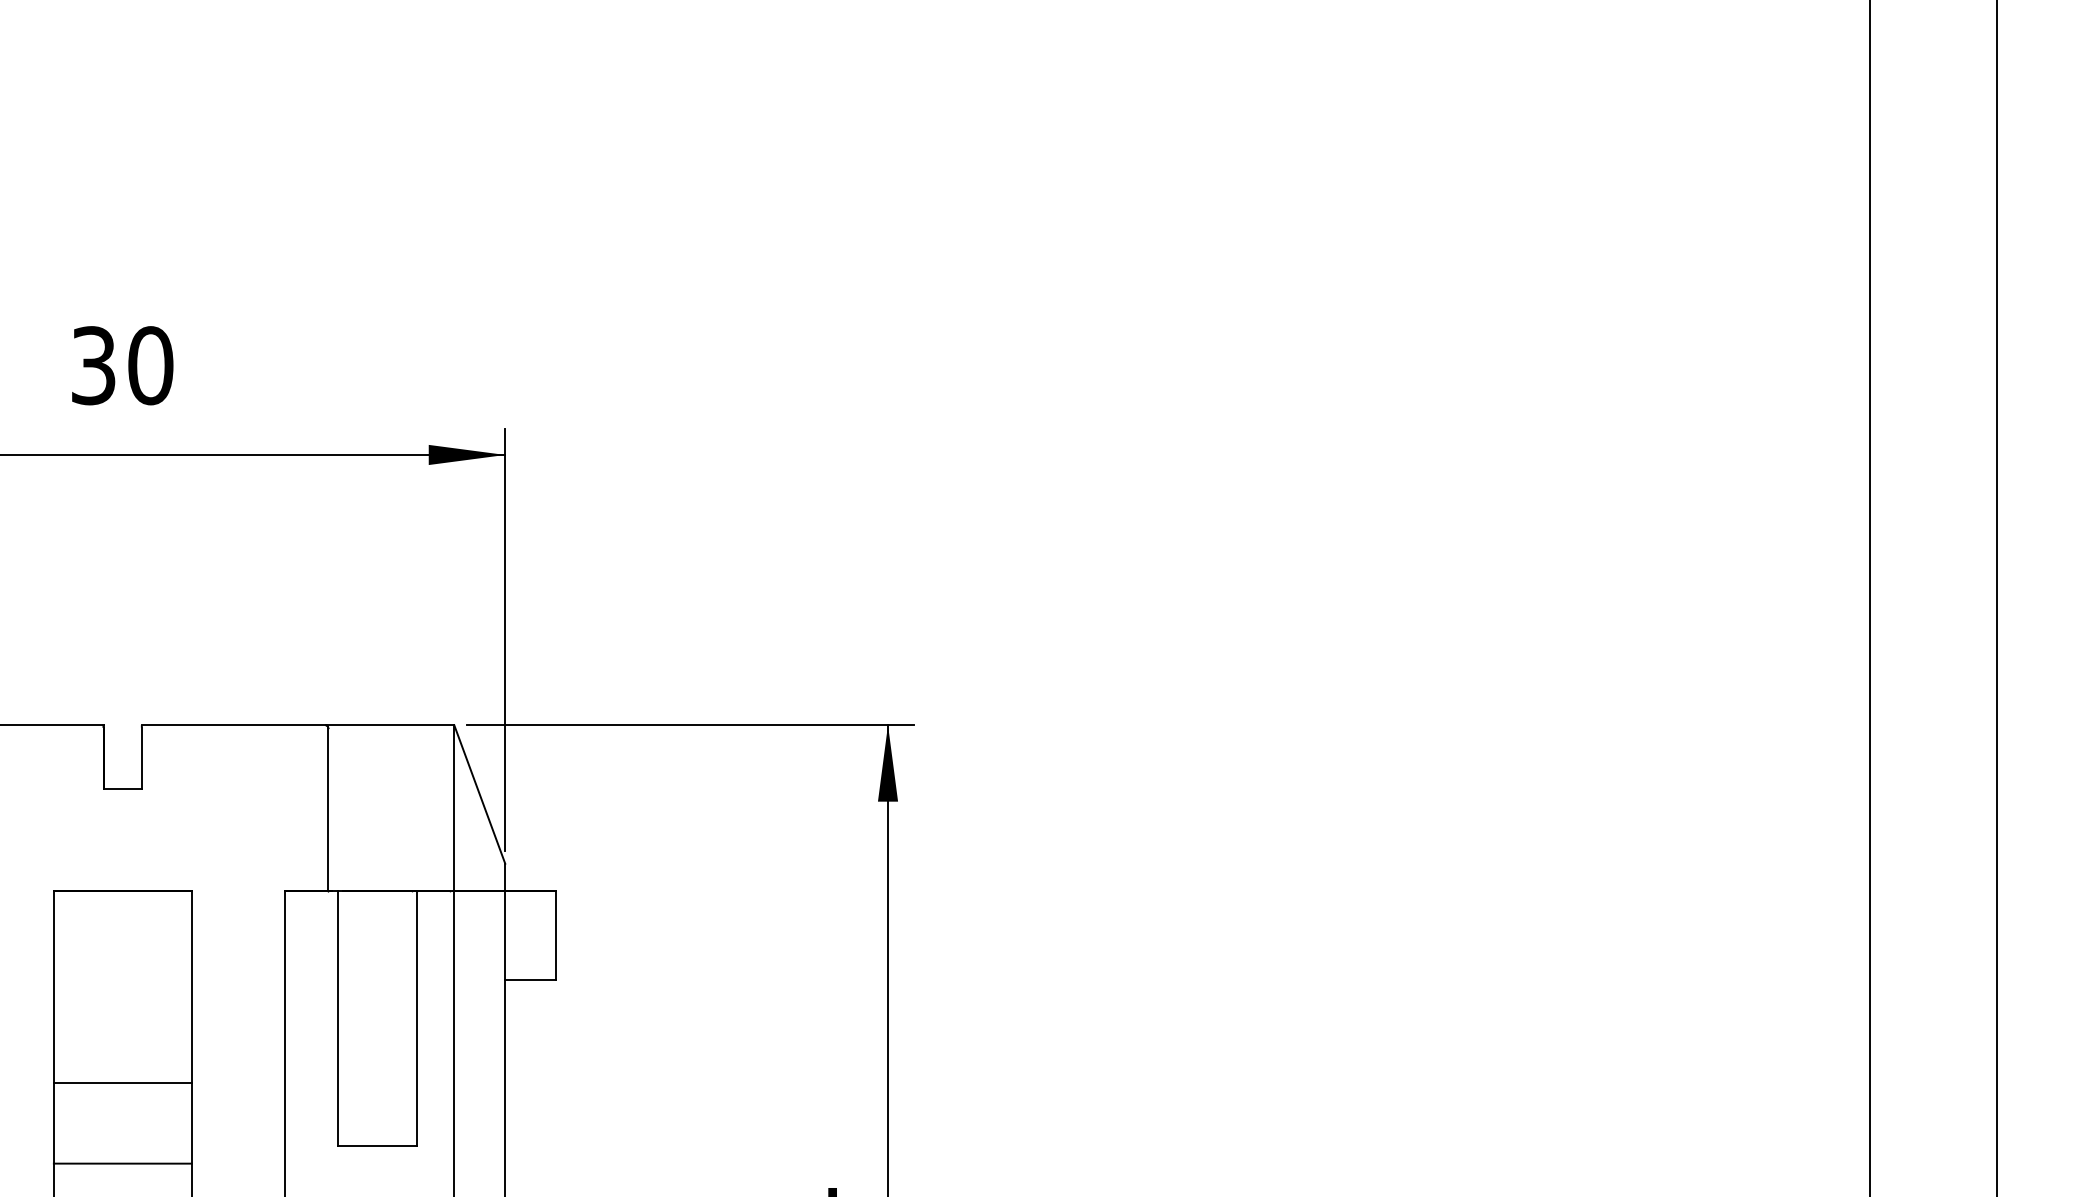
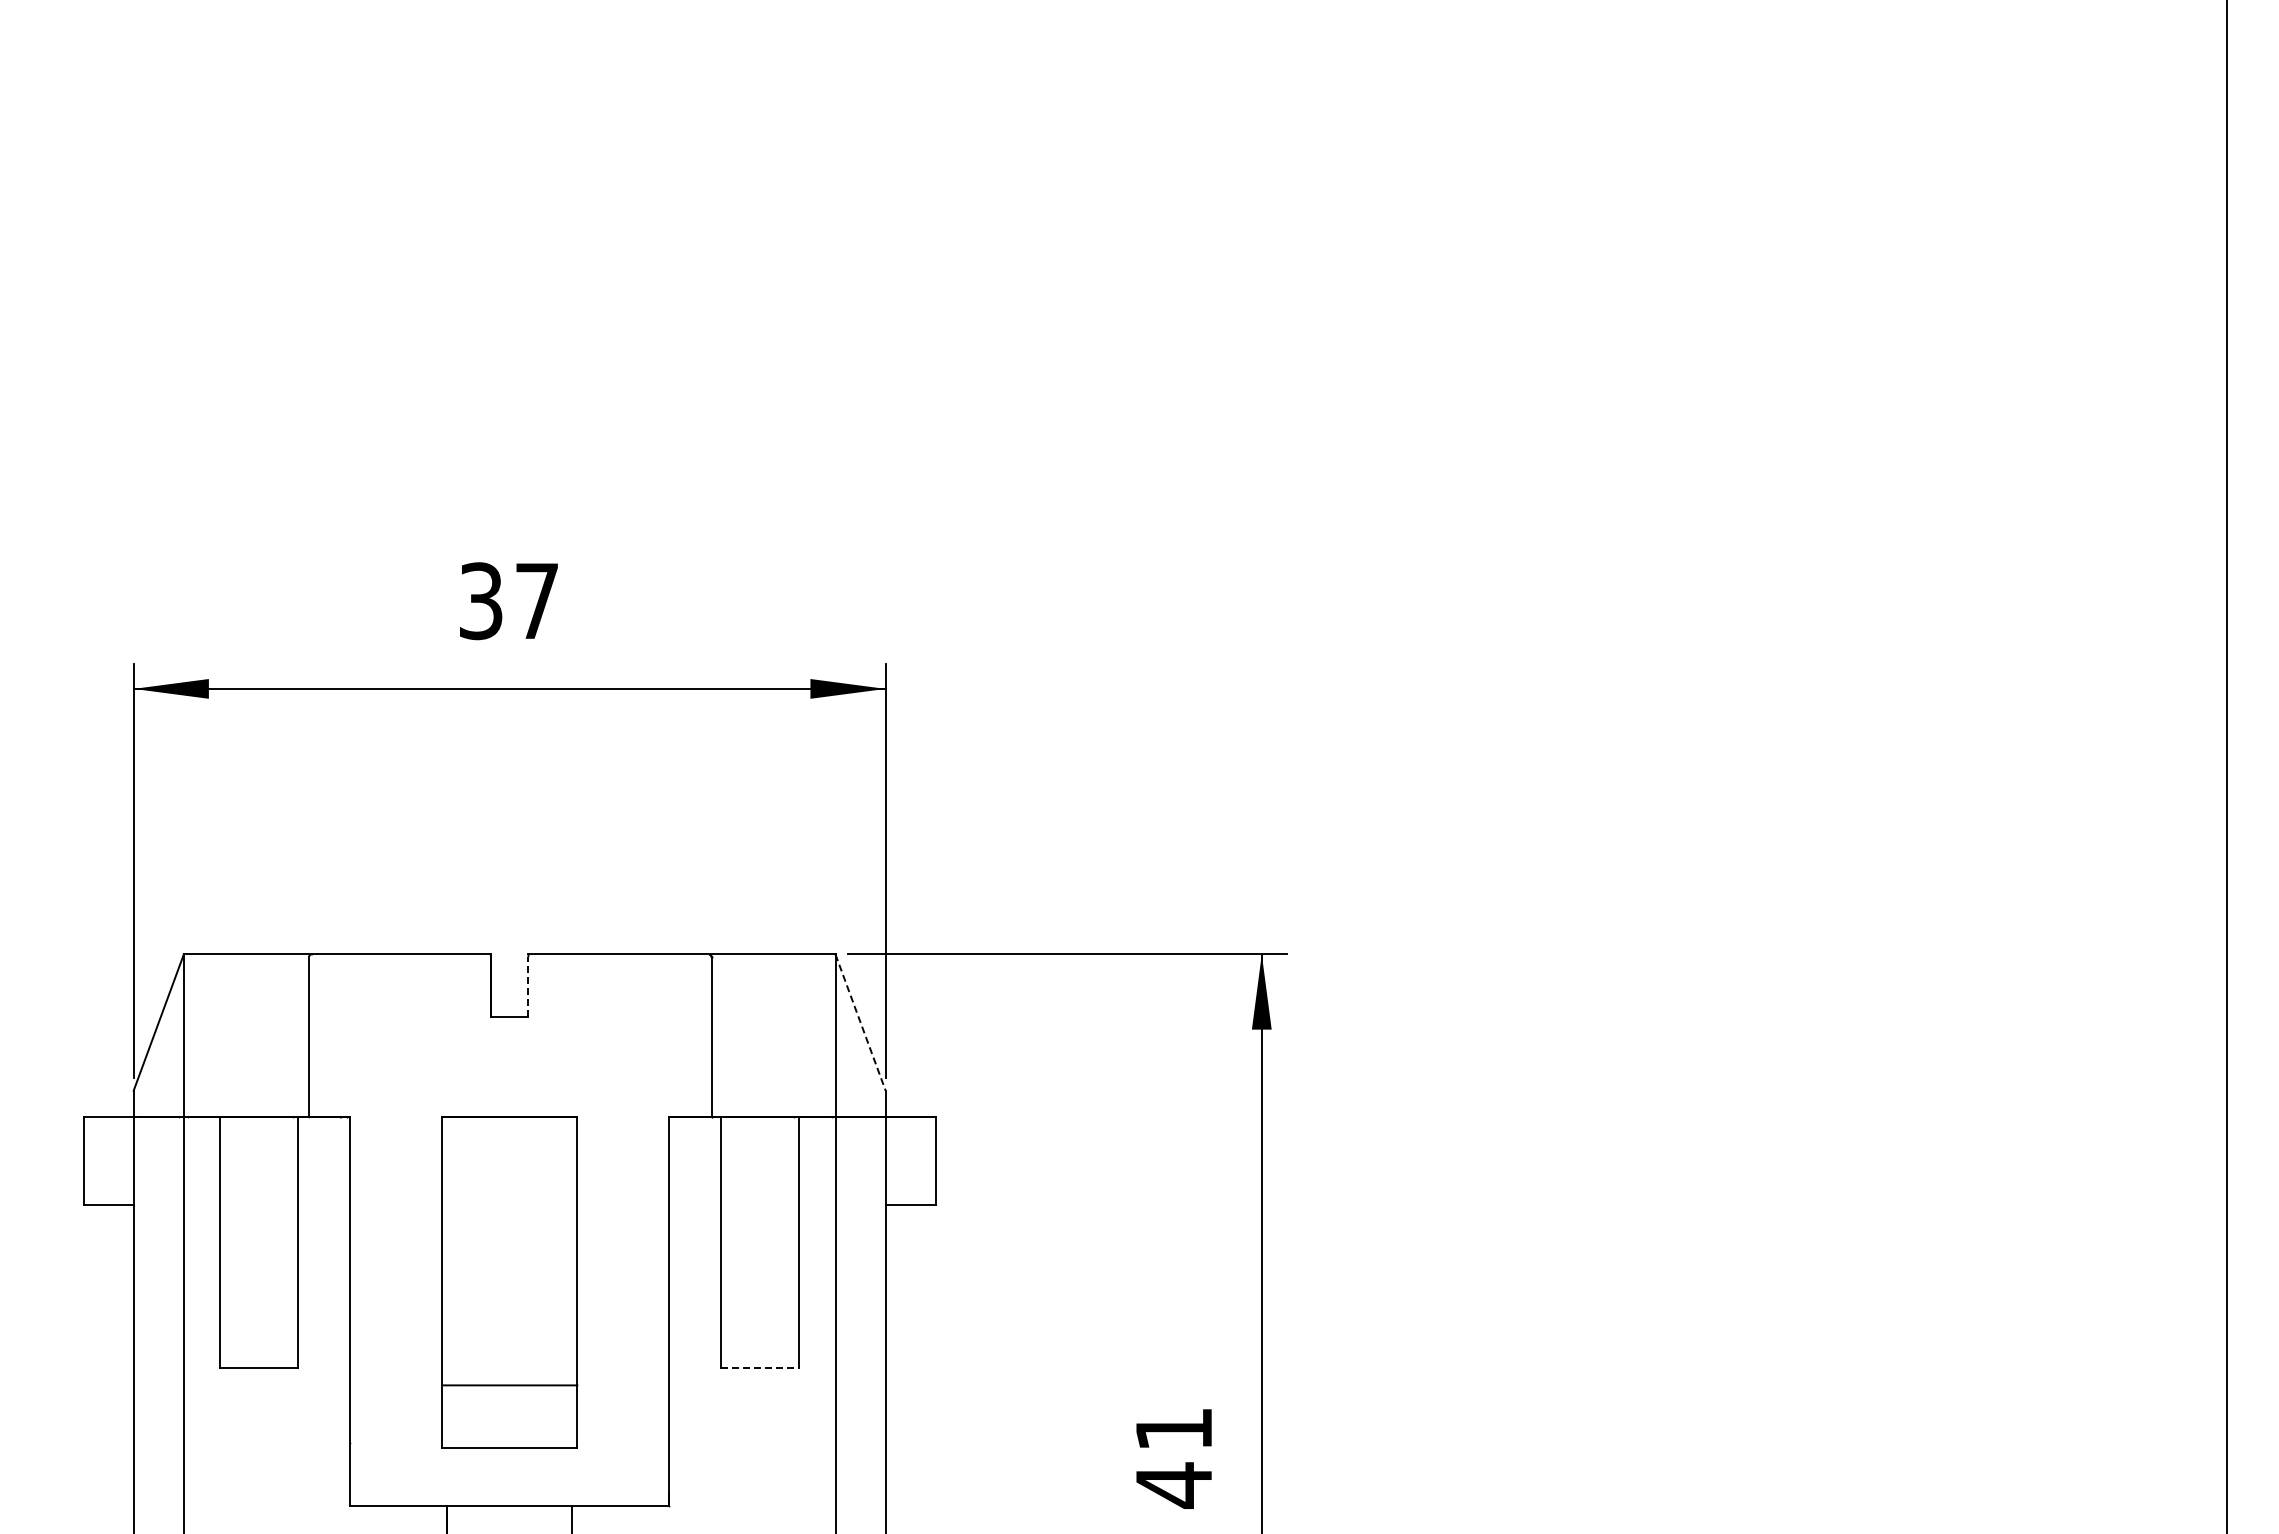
text: (151, 366) -> (537, 601), 30 -> 37
line: (141, 757) -> (528, 986), solid -> dashed
line: (479, 794) -> (860, 1022), solid -> dashed
line: (122, 1082) -> (509, 1305), removed
line: (377, 1146) -> (760, 1368), solid -> dashed

